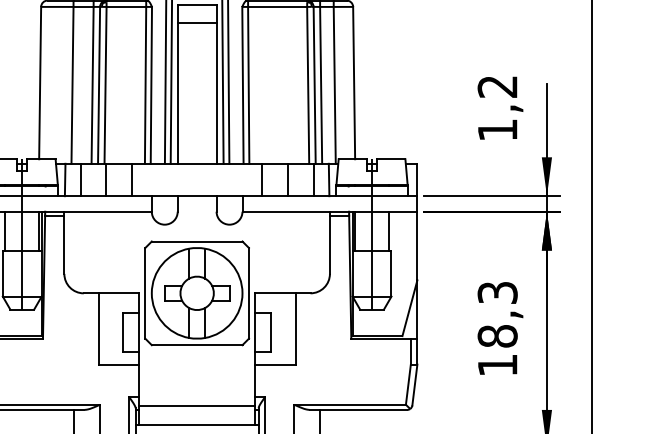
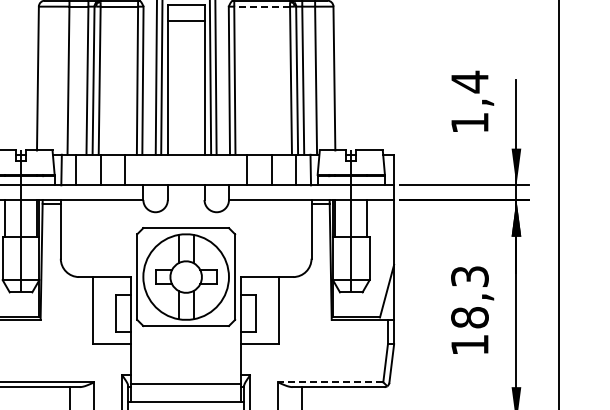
line: (277, 6) -> (262, 6), solid -> dashed
text: (497, 86) -> (469, 81), 1,2 -> 1,4
line: (350, 404) -> (330, 382), solid -> dashed

